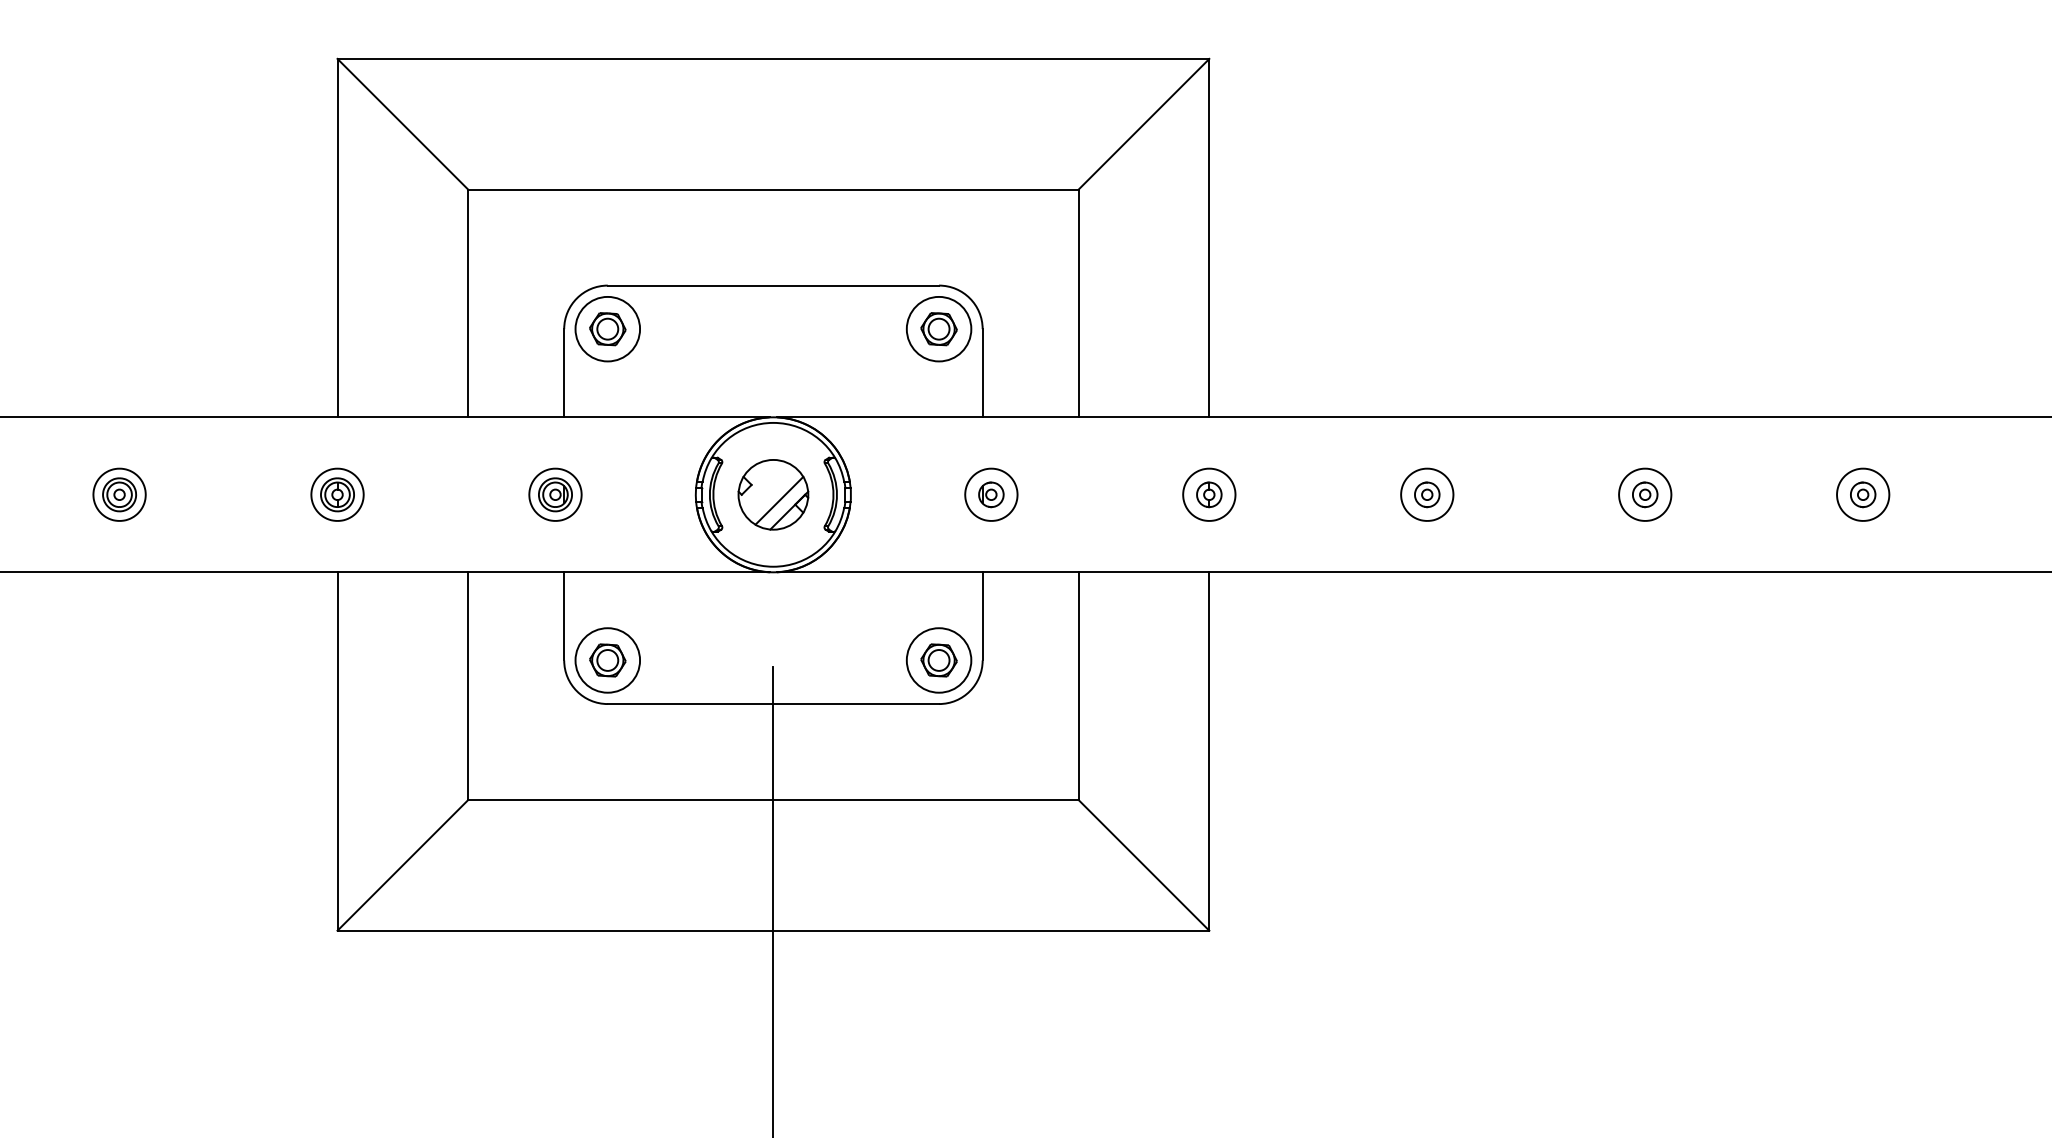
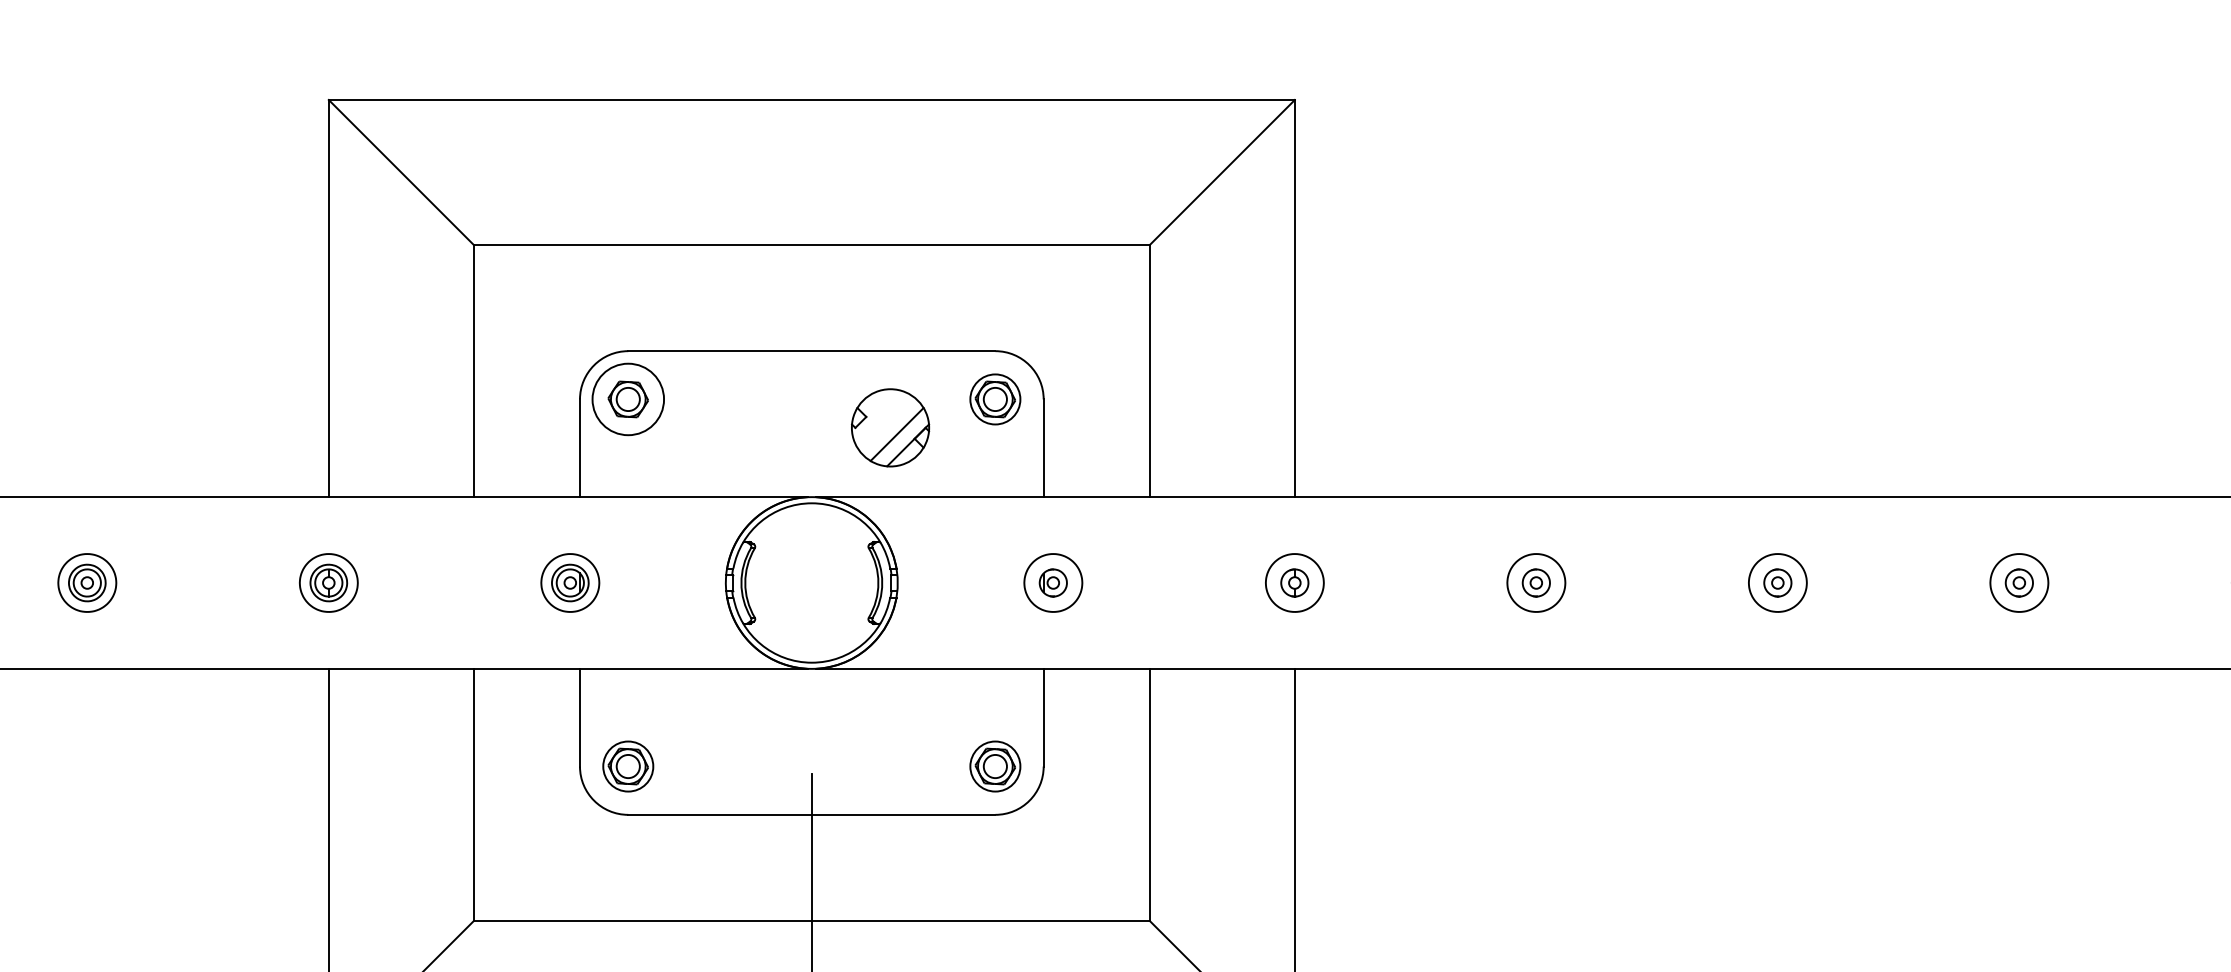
circle: (938, 328) -> (994, 398), size x0.7
part: (773, 494) -> (890, 427), moved
circle: (607, 660) -> (627, 766), size x0.7
circle: (938, 660) -> (994, 766), size x0.7

